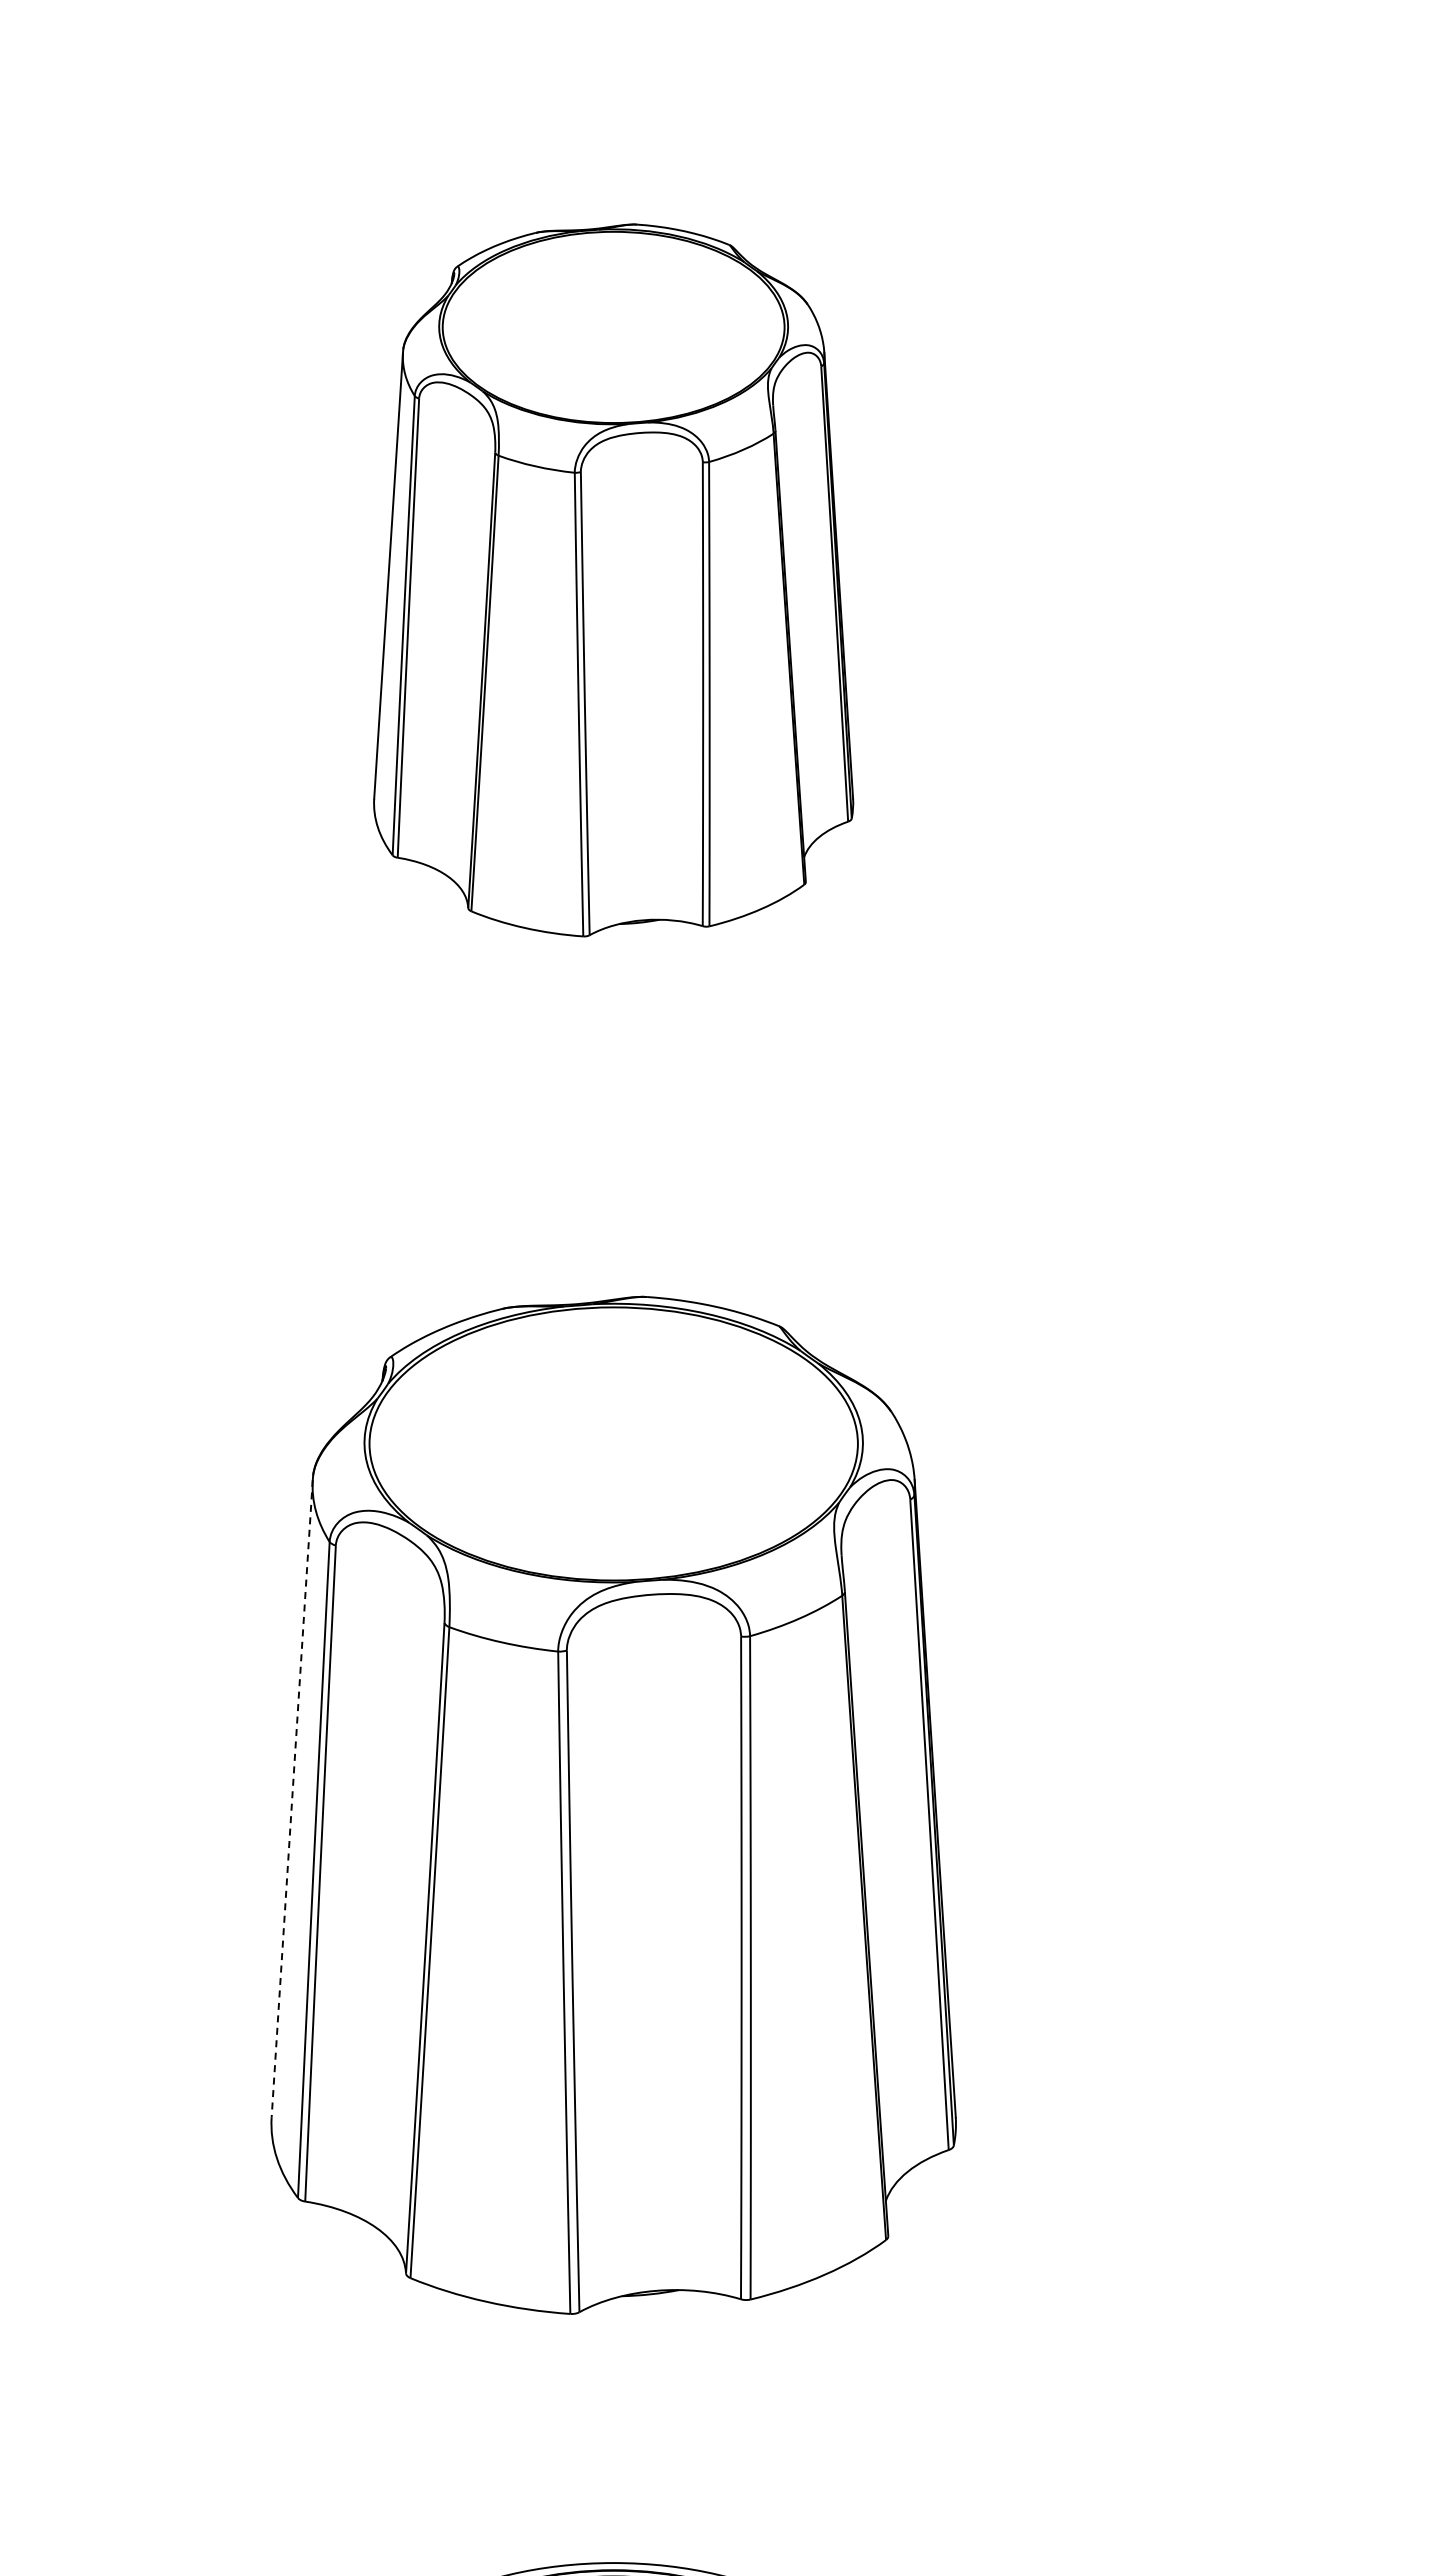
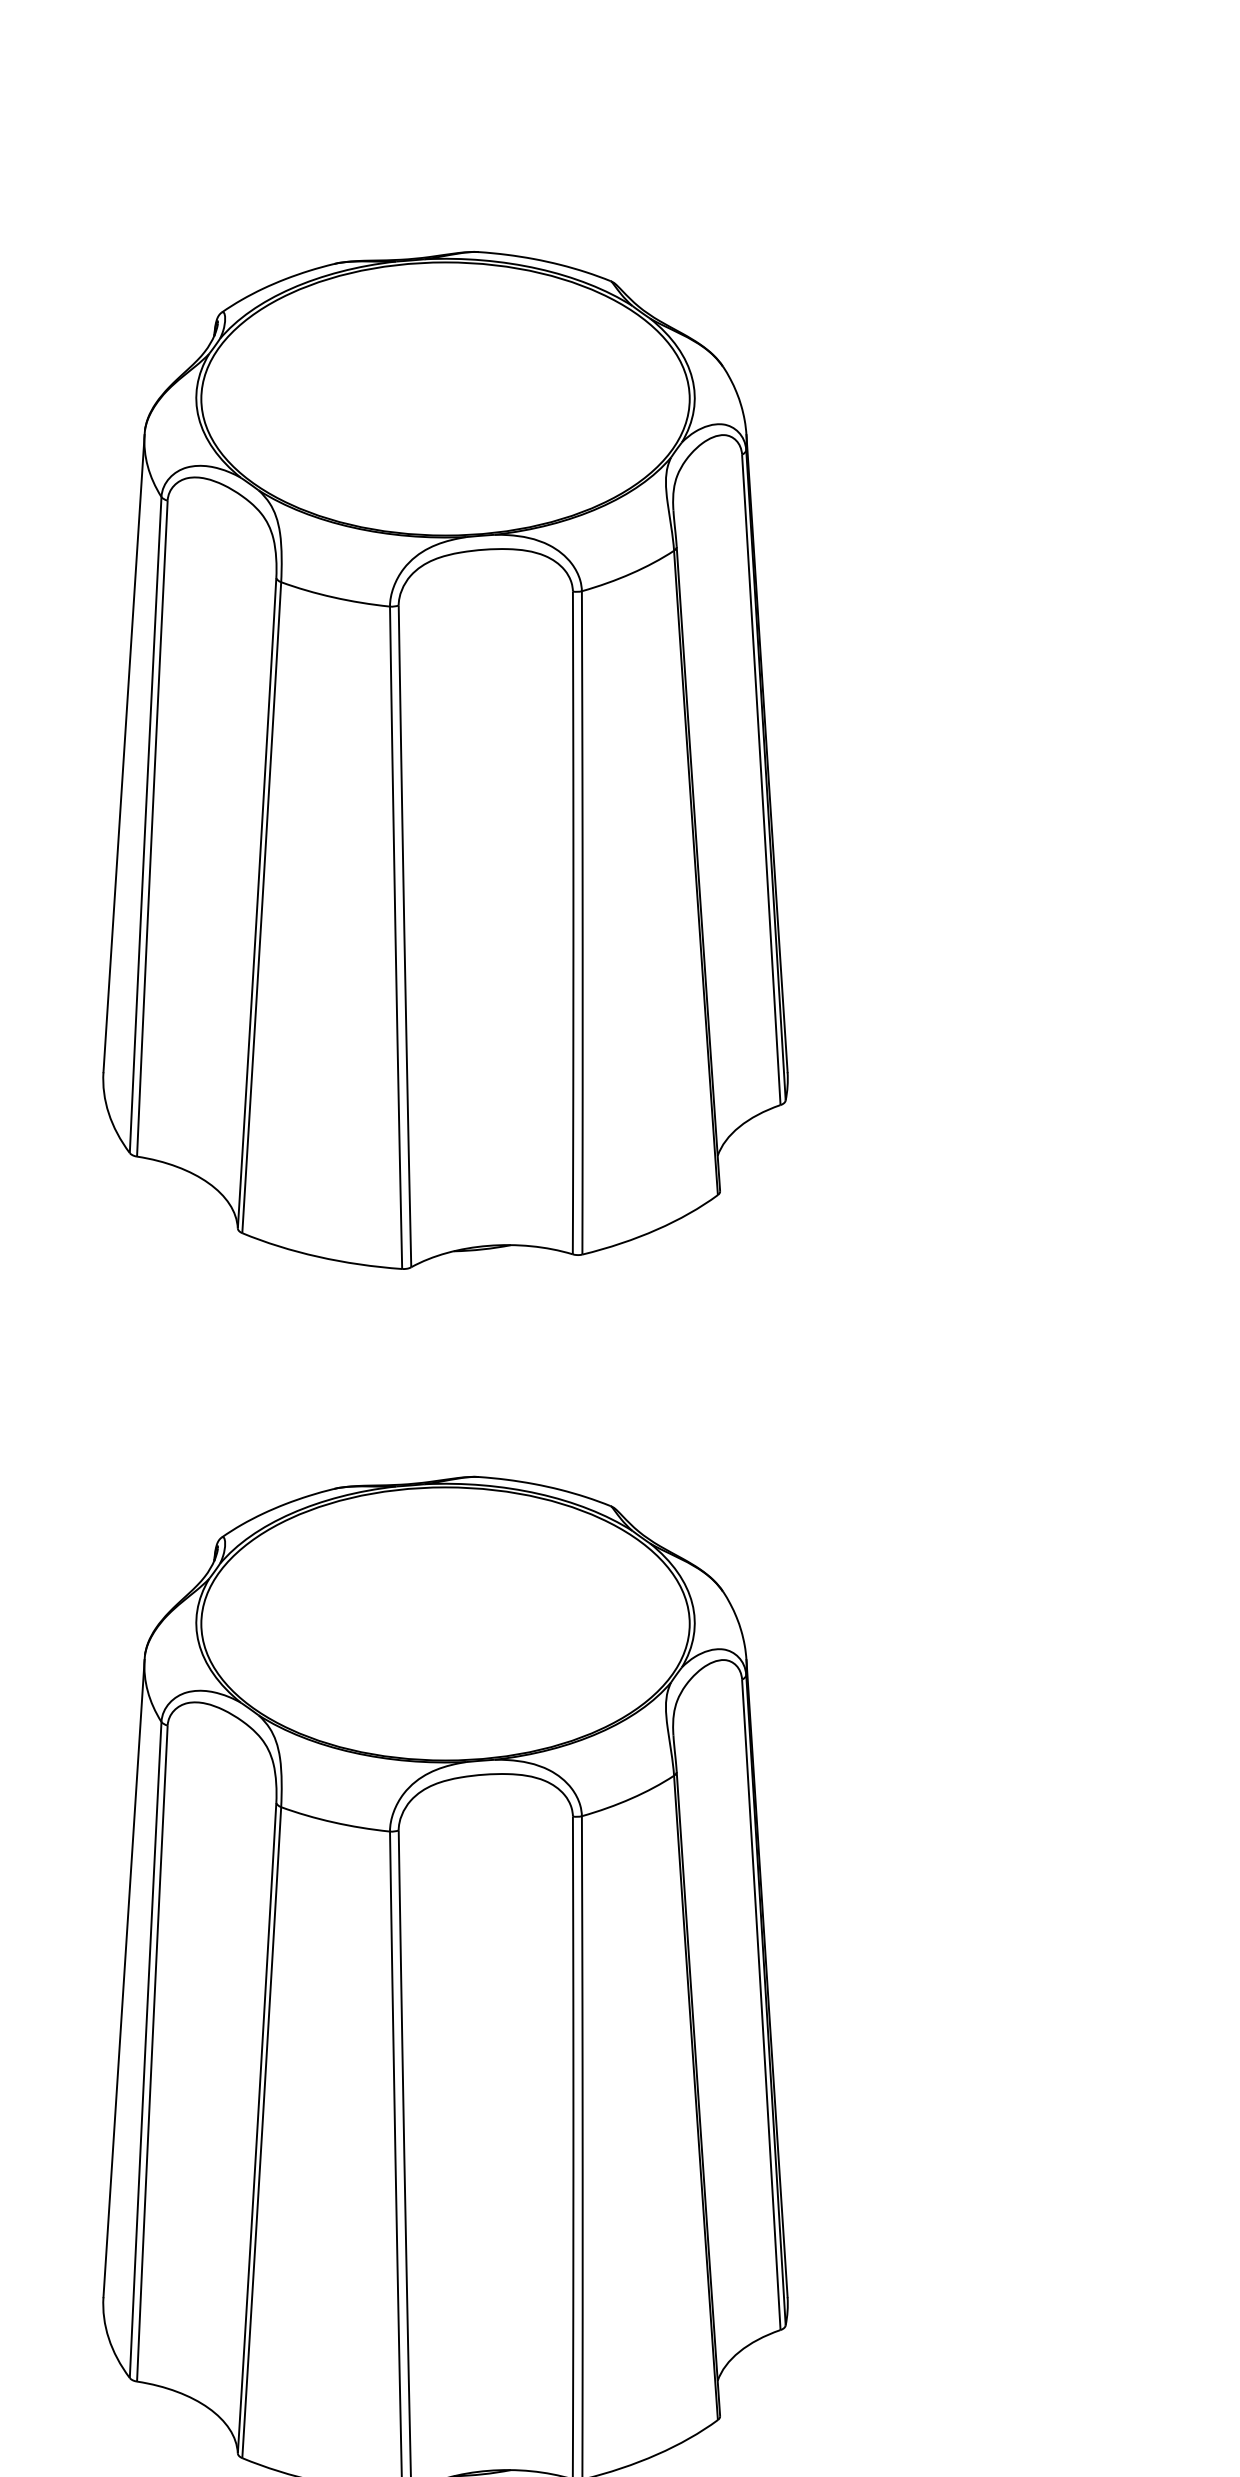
part: (613, 580) -> (445, 760), size x1.43
line: (292, 1799) -> (124, 1979), dashed -> solid

